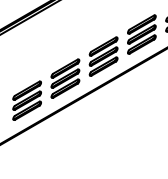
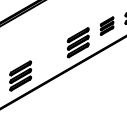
part: (141, 34) -> (106, 26), size x0.6
part: (65, 78) -> (49, 59), removed

